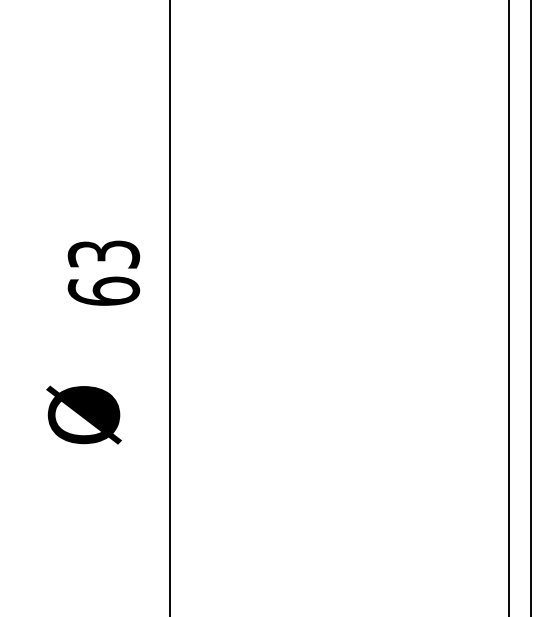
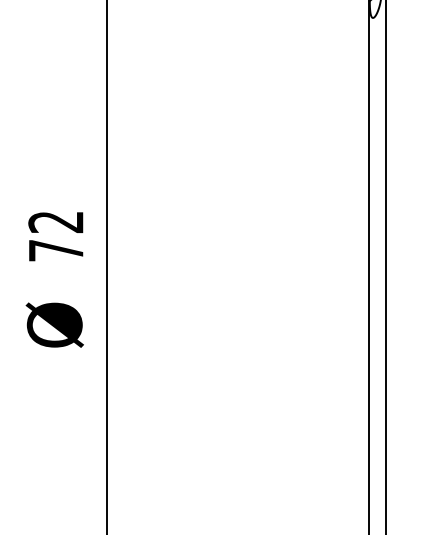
text: (104, 273) -> (56, 236), 63 -> 72
text: (83, 414) -> (54, 324), moved

